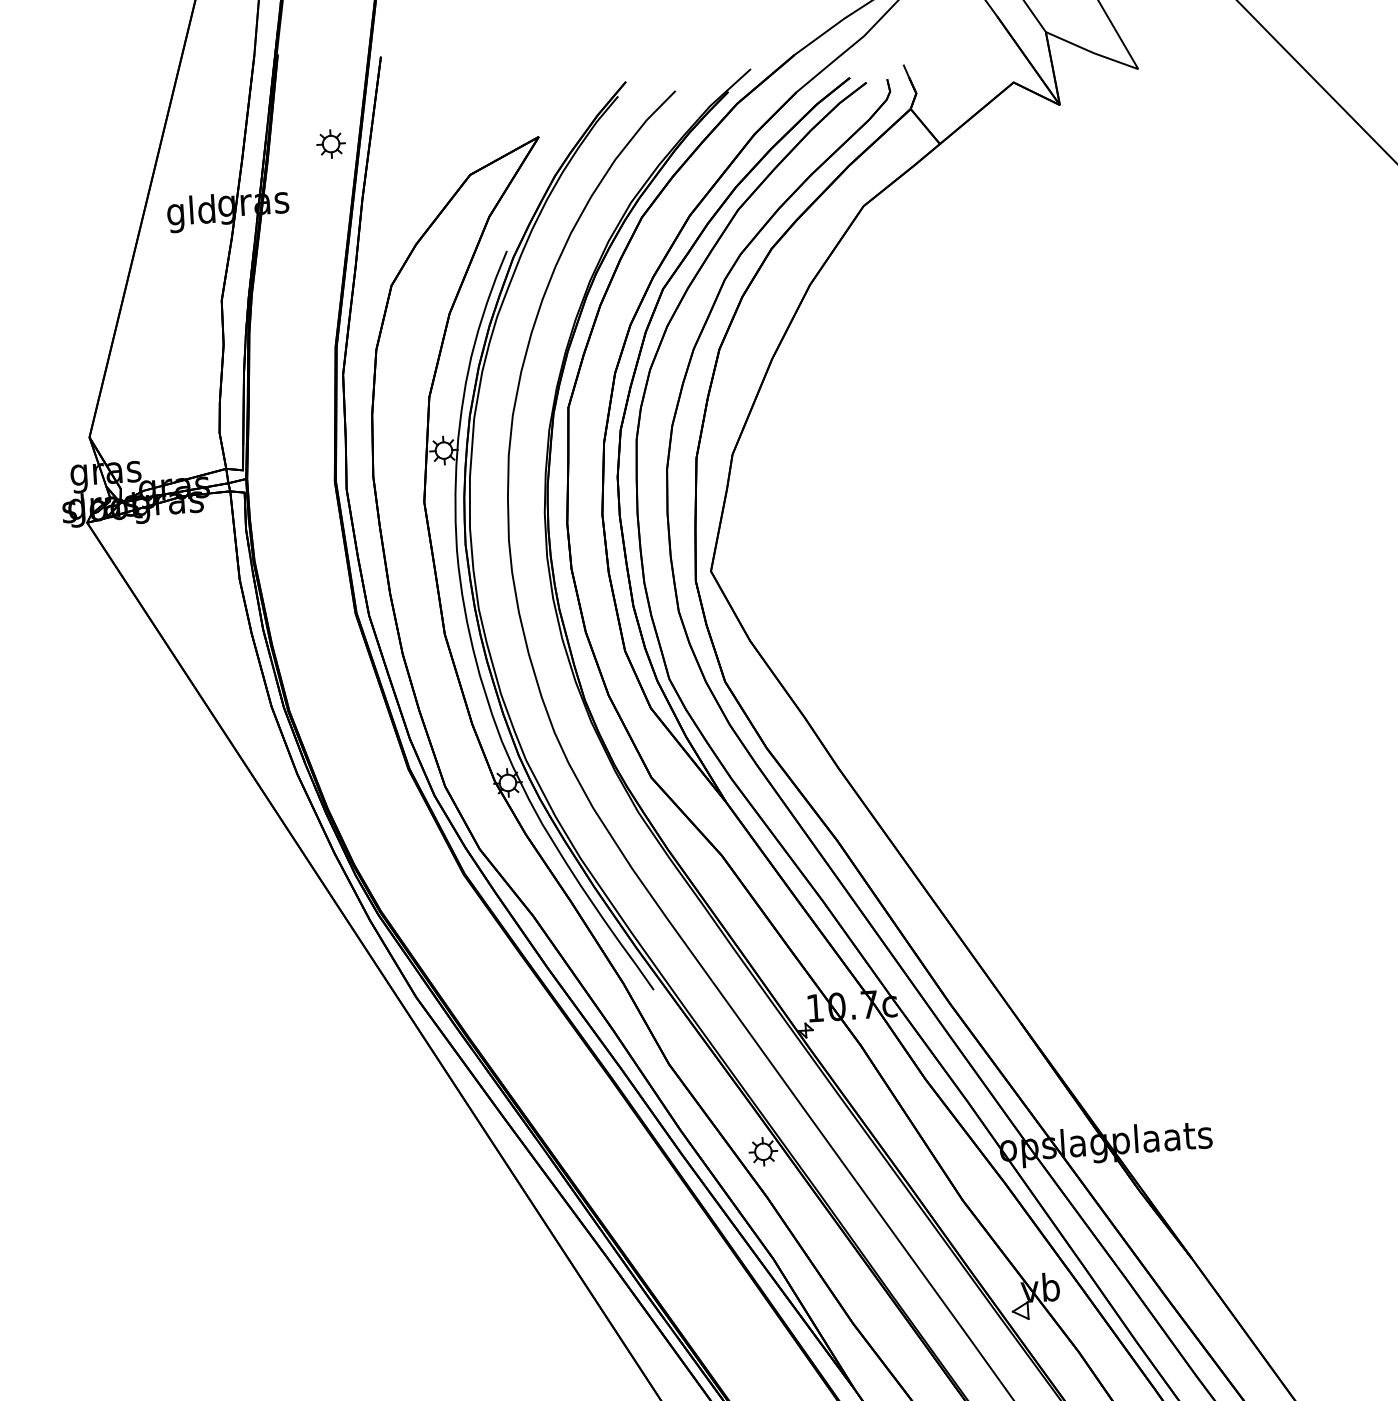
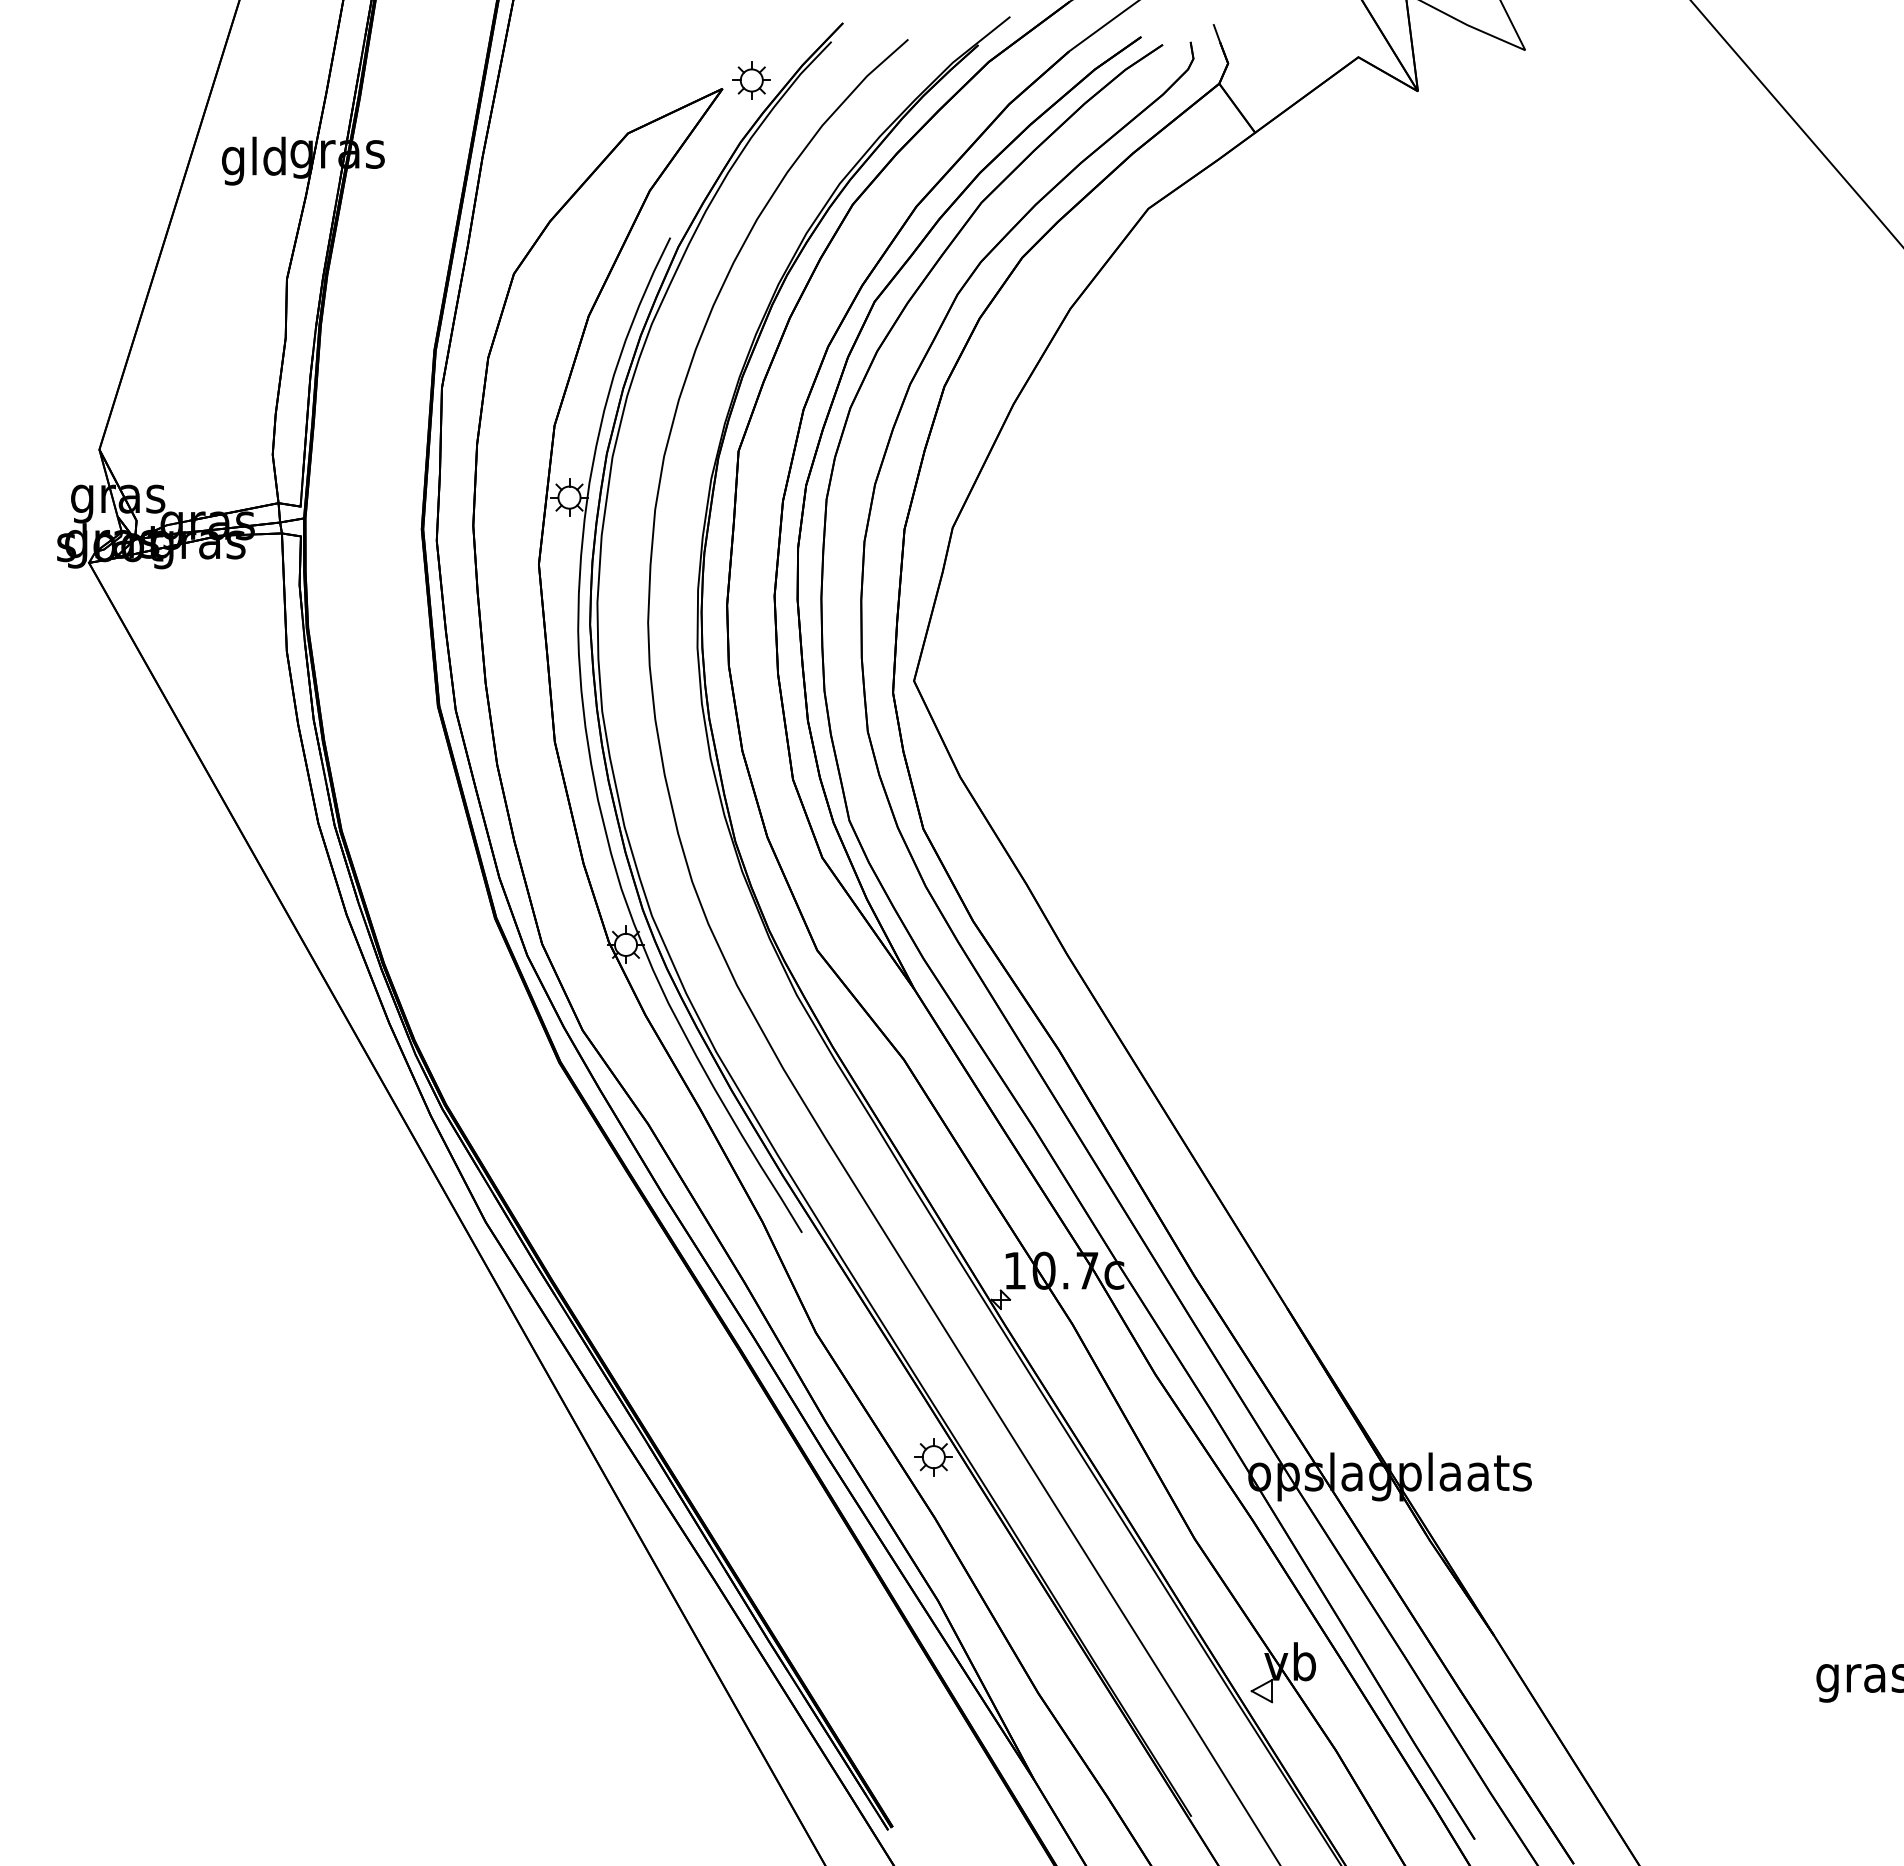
part: (330, 144) -> (751, 80), moved

